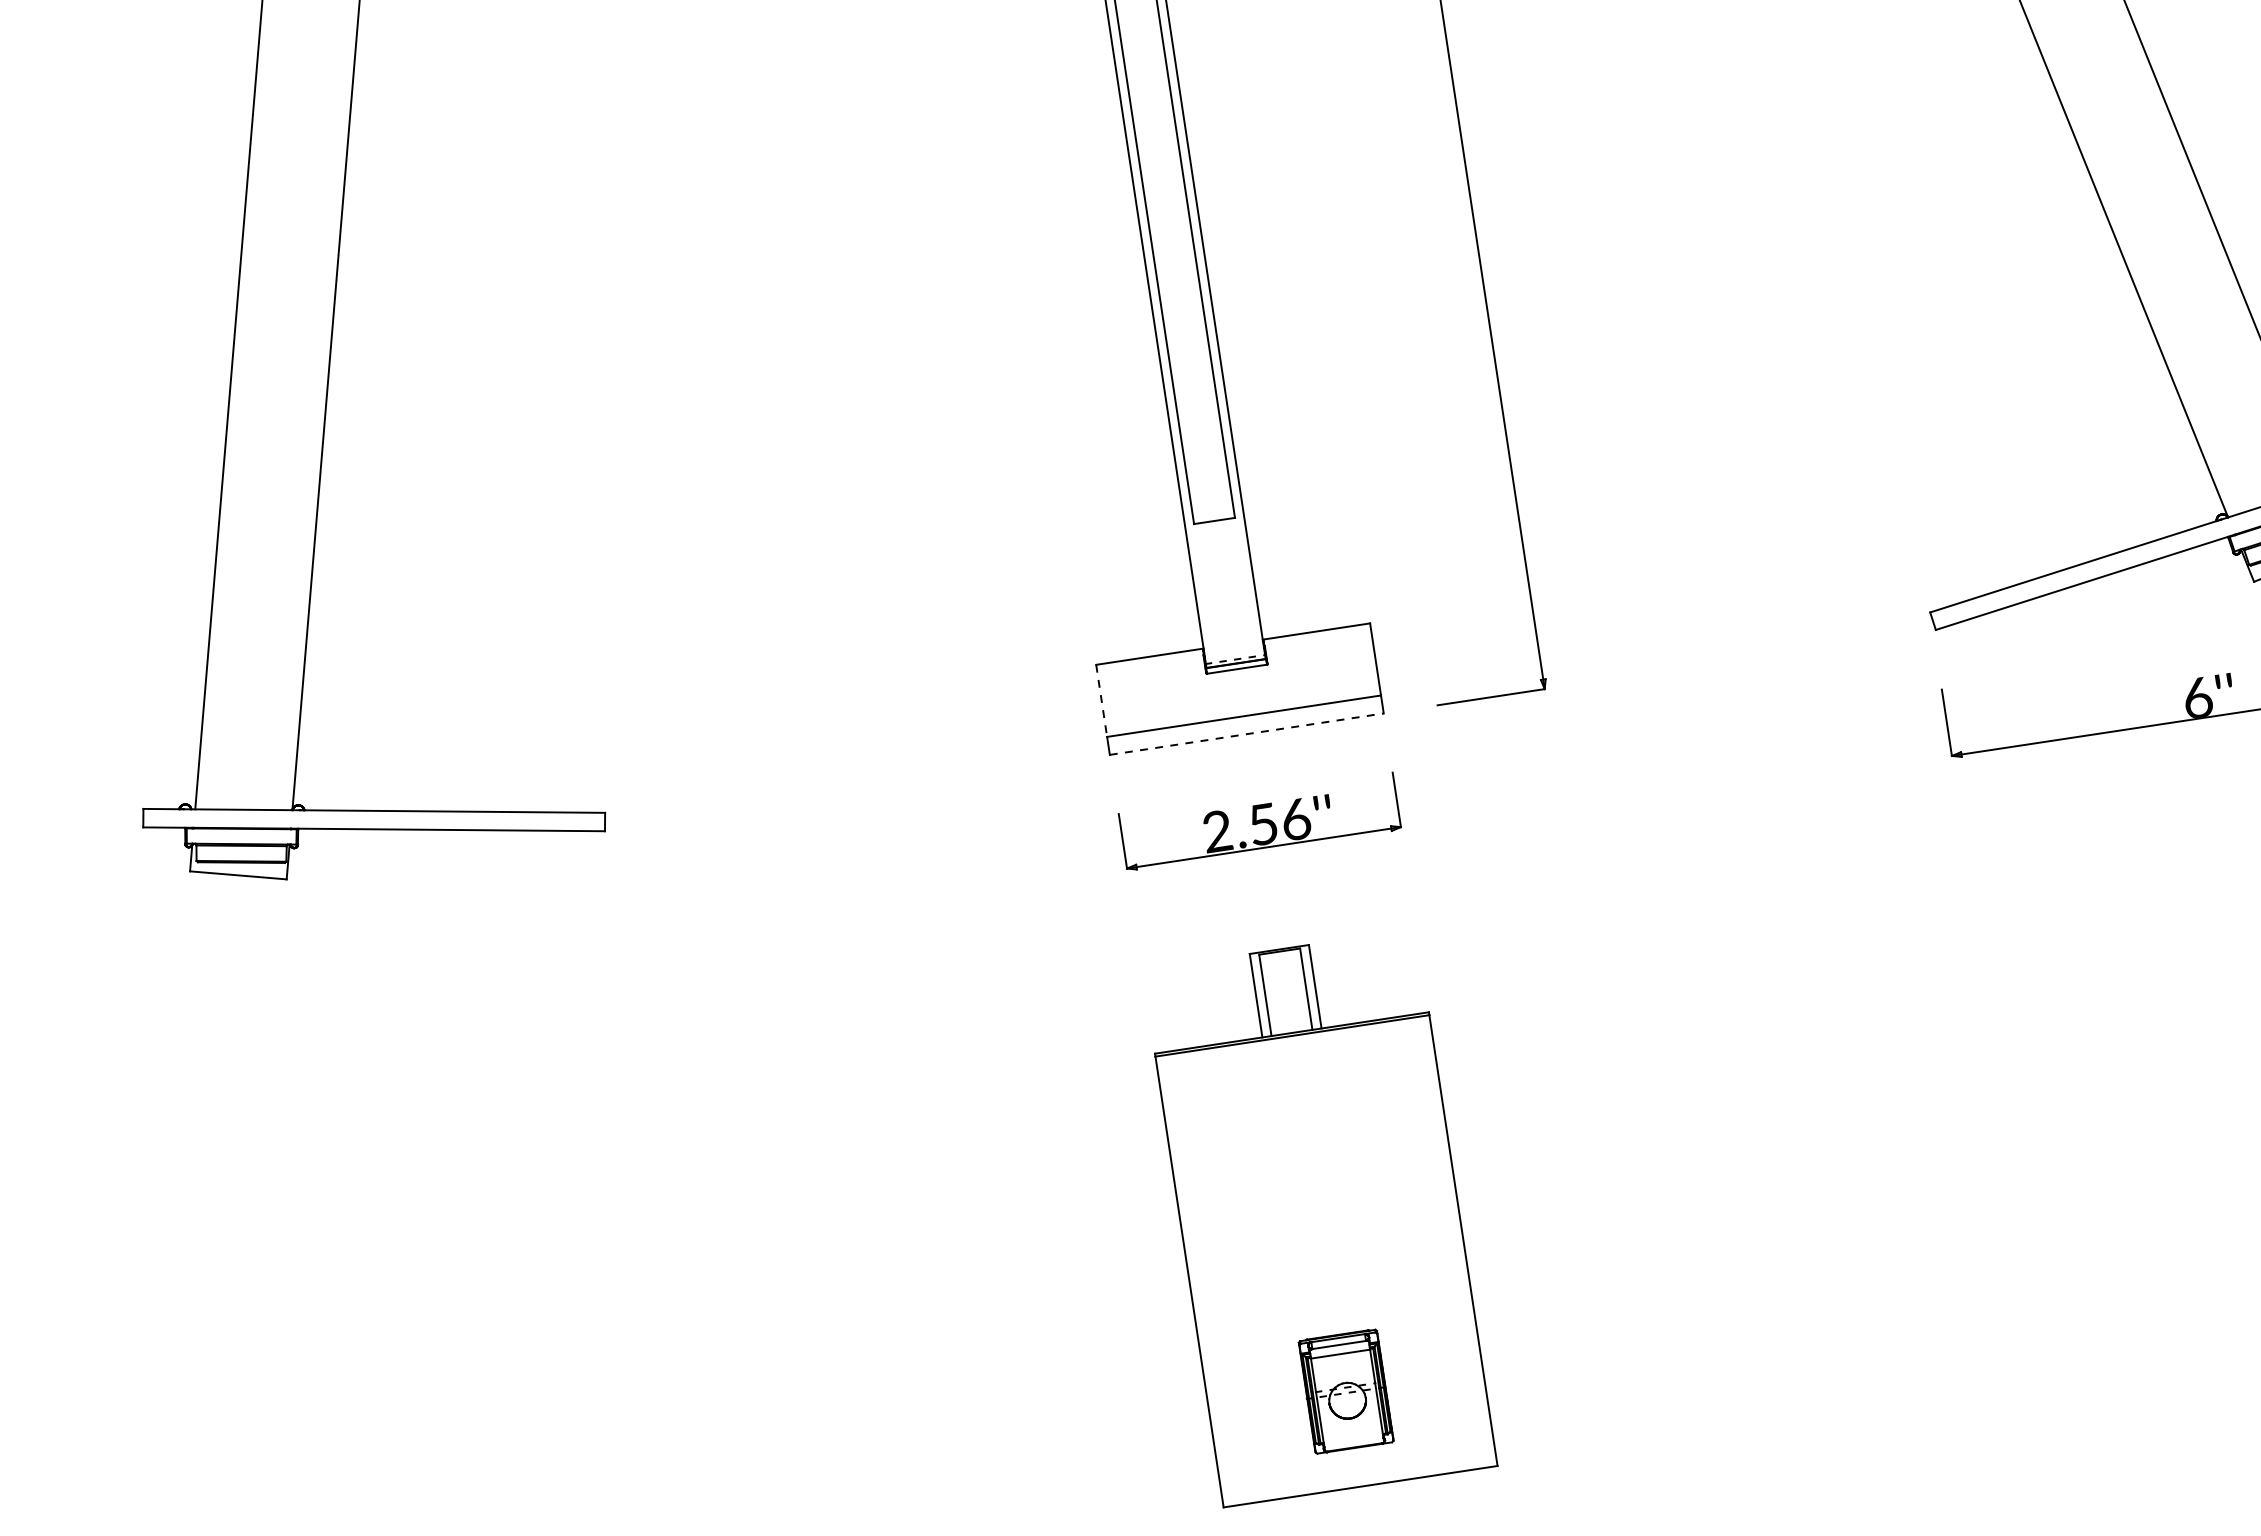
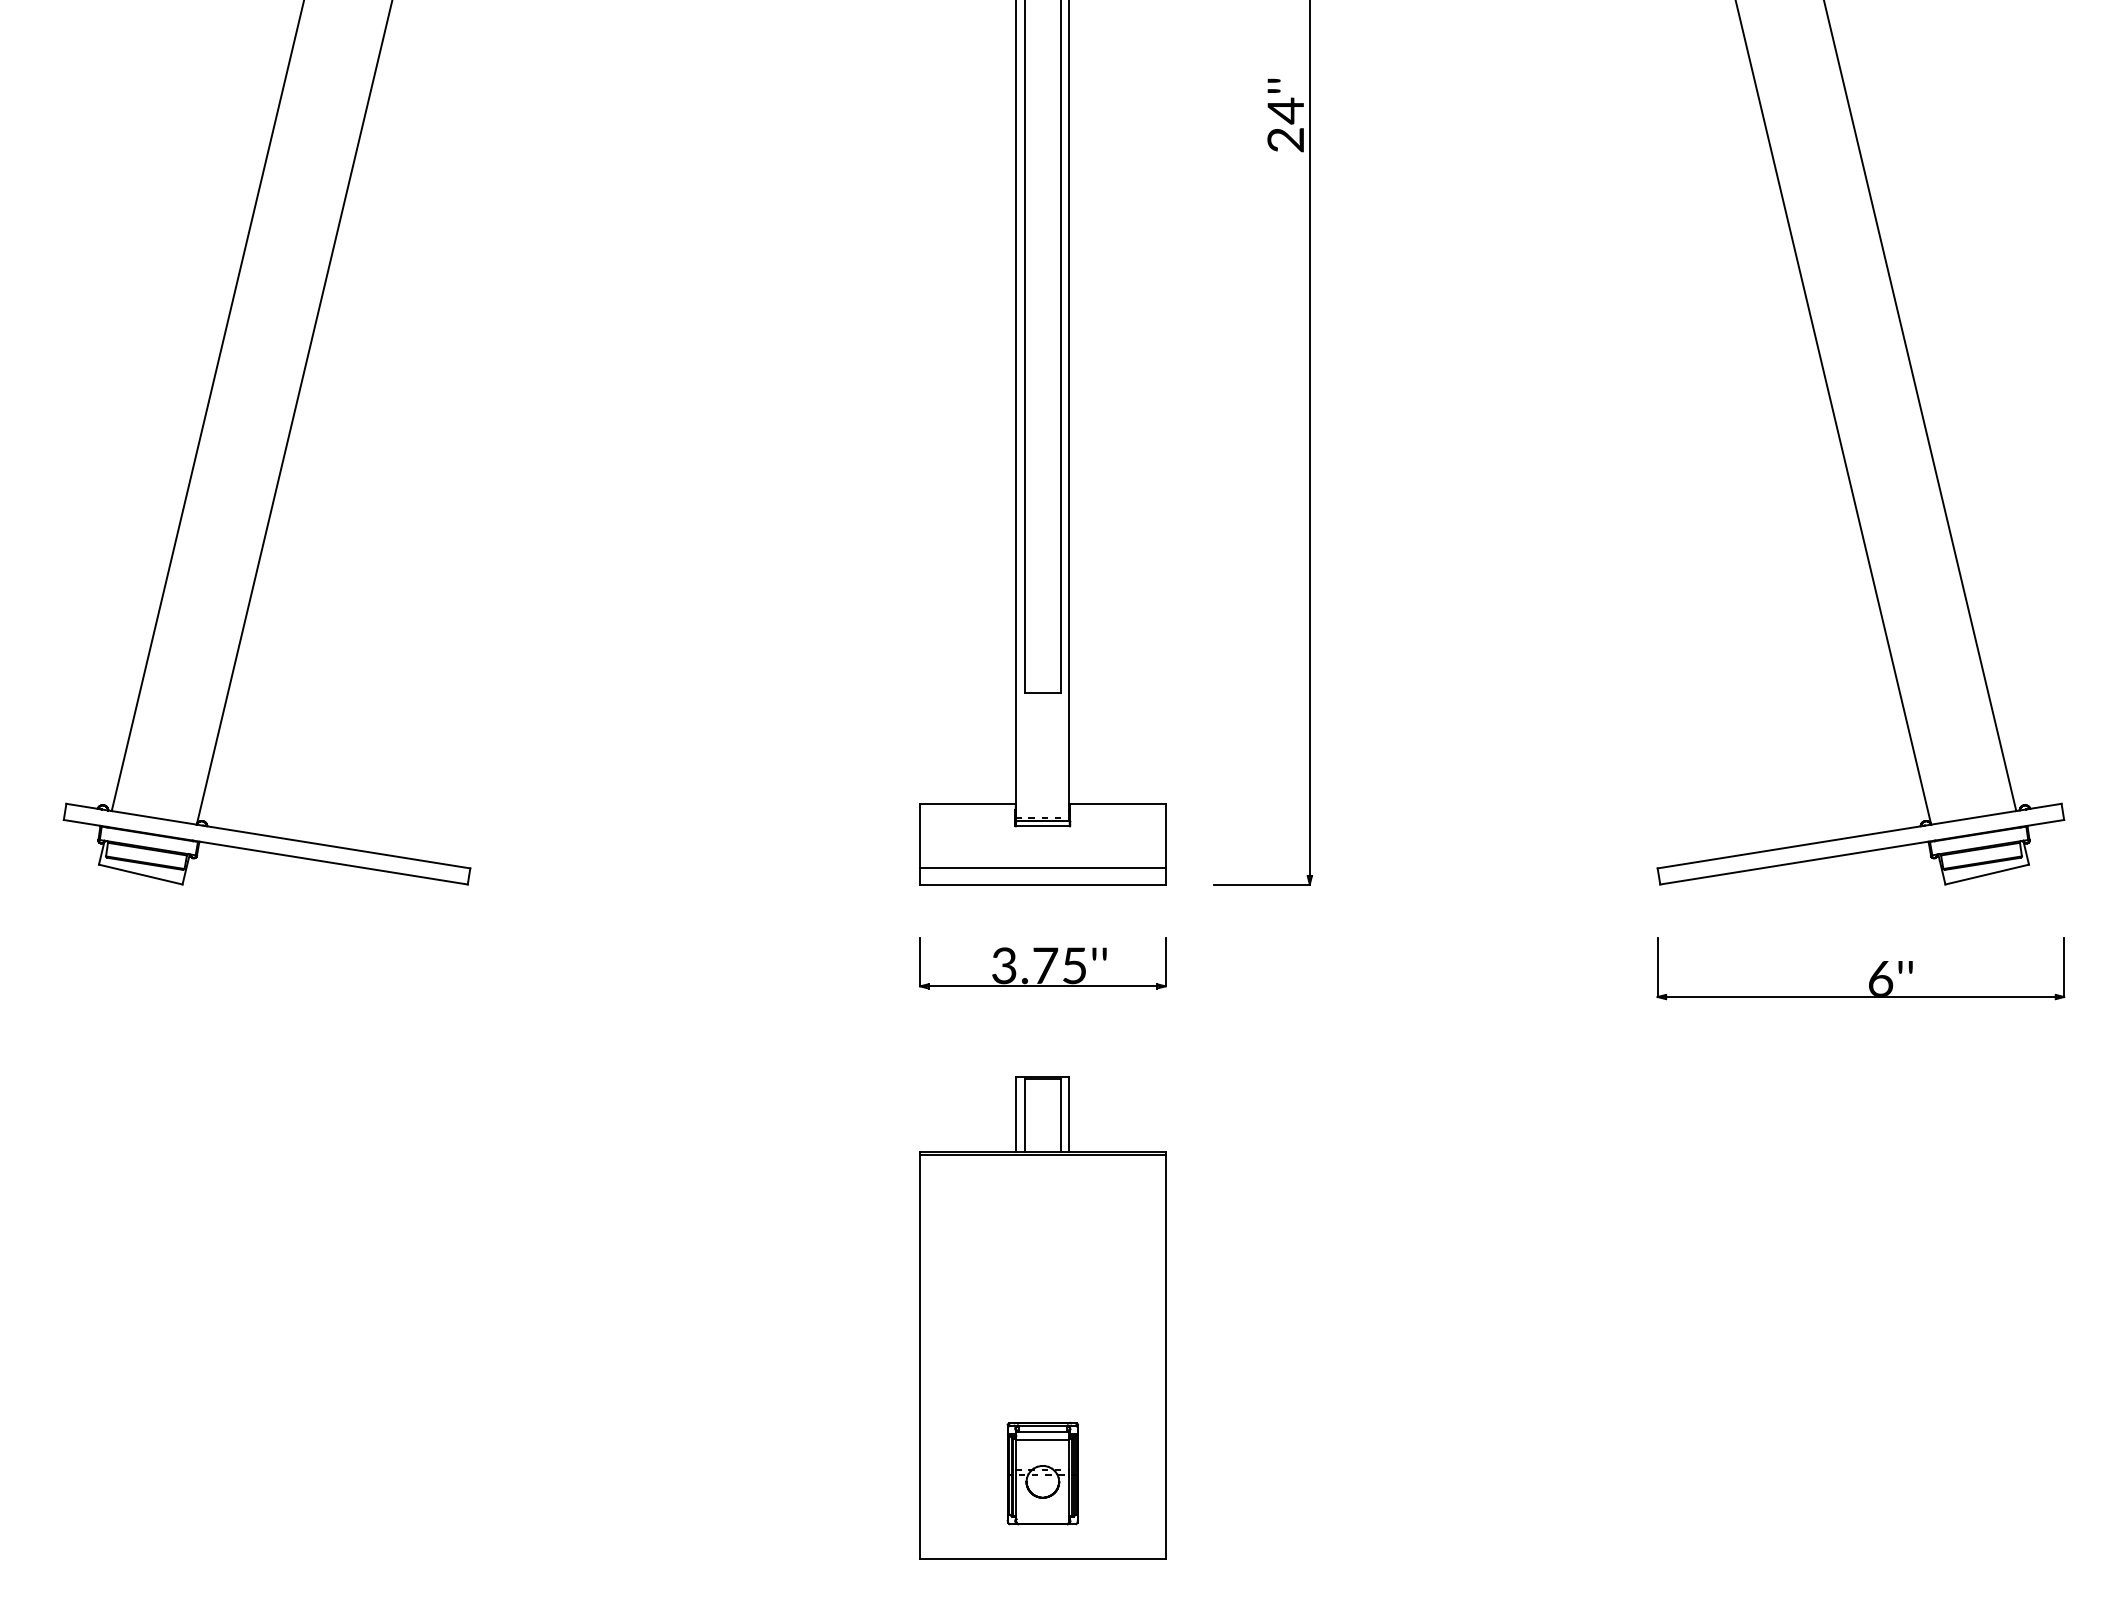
line: (1102, 701) -> (920, 836), dashed -> solid
line: (1246, 734) -> (1042, 884), dashed -> solid
text: (1256, 825) -> (1039, 965), 2.56'' -> 3.75''

